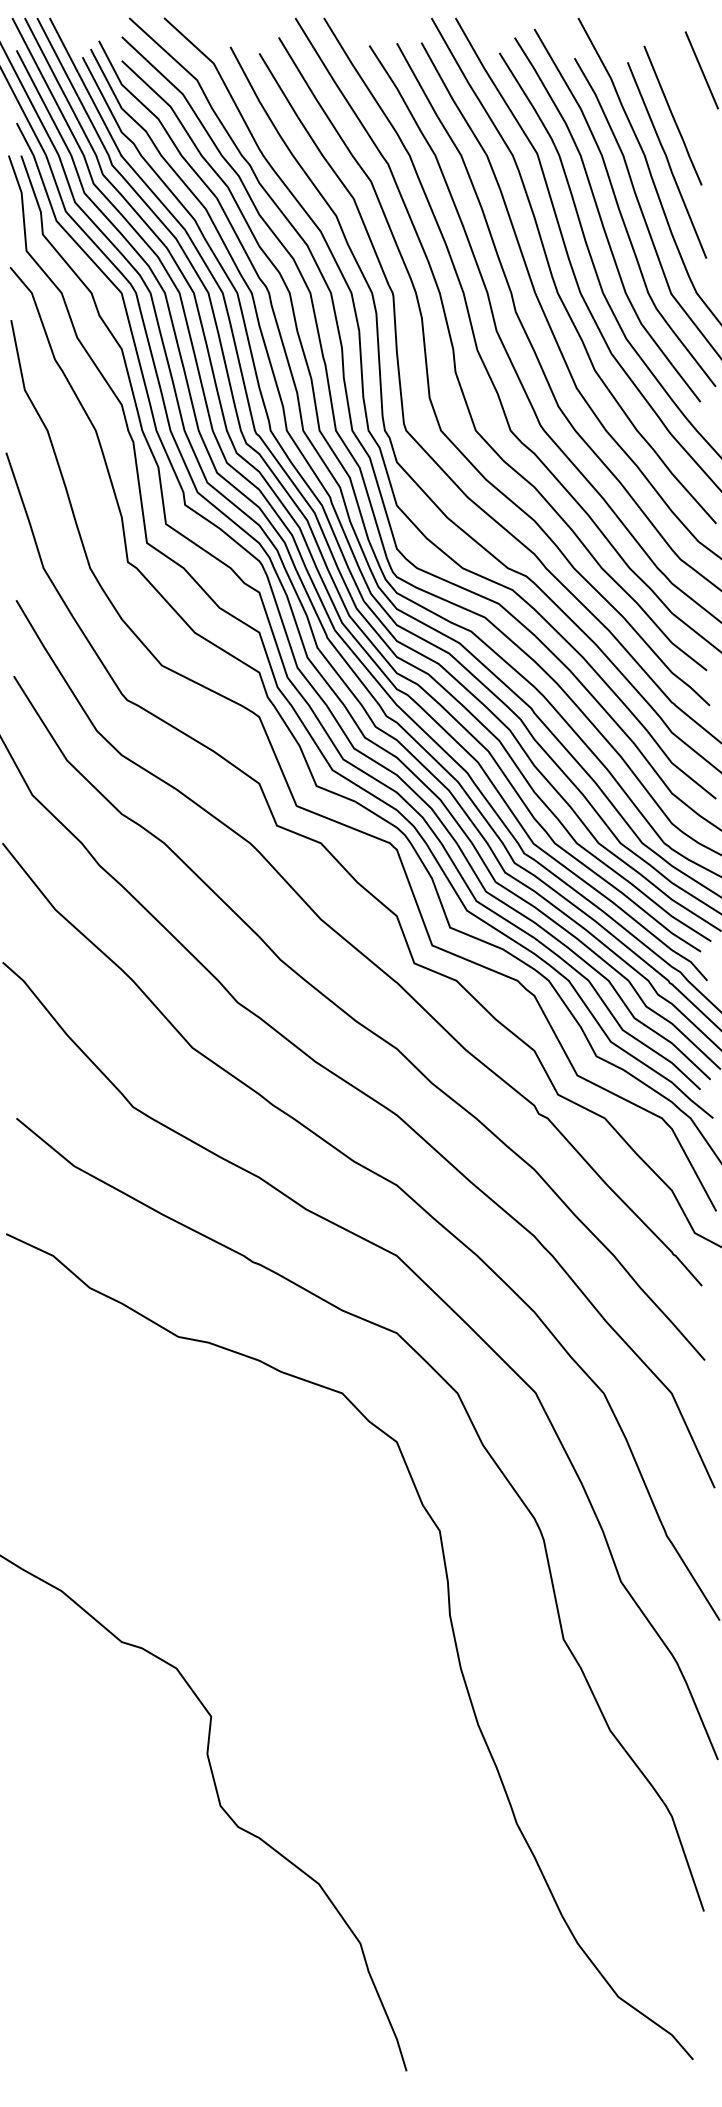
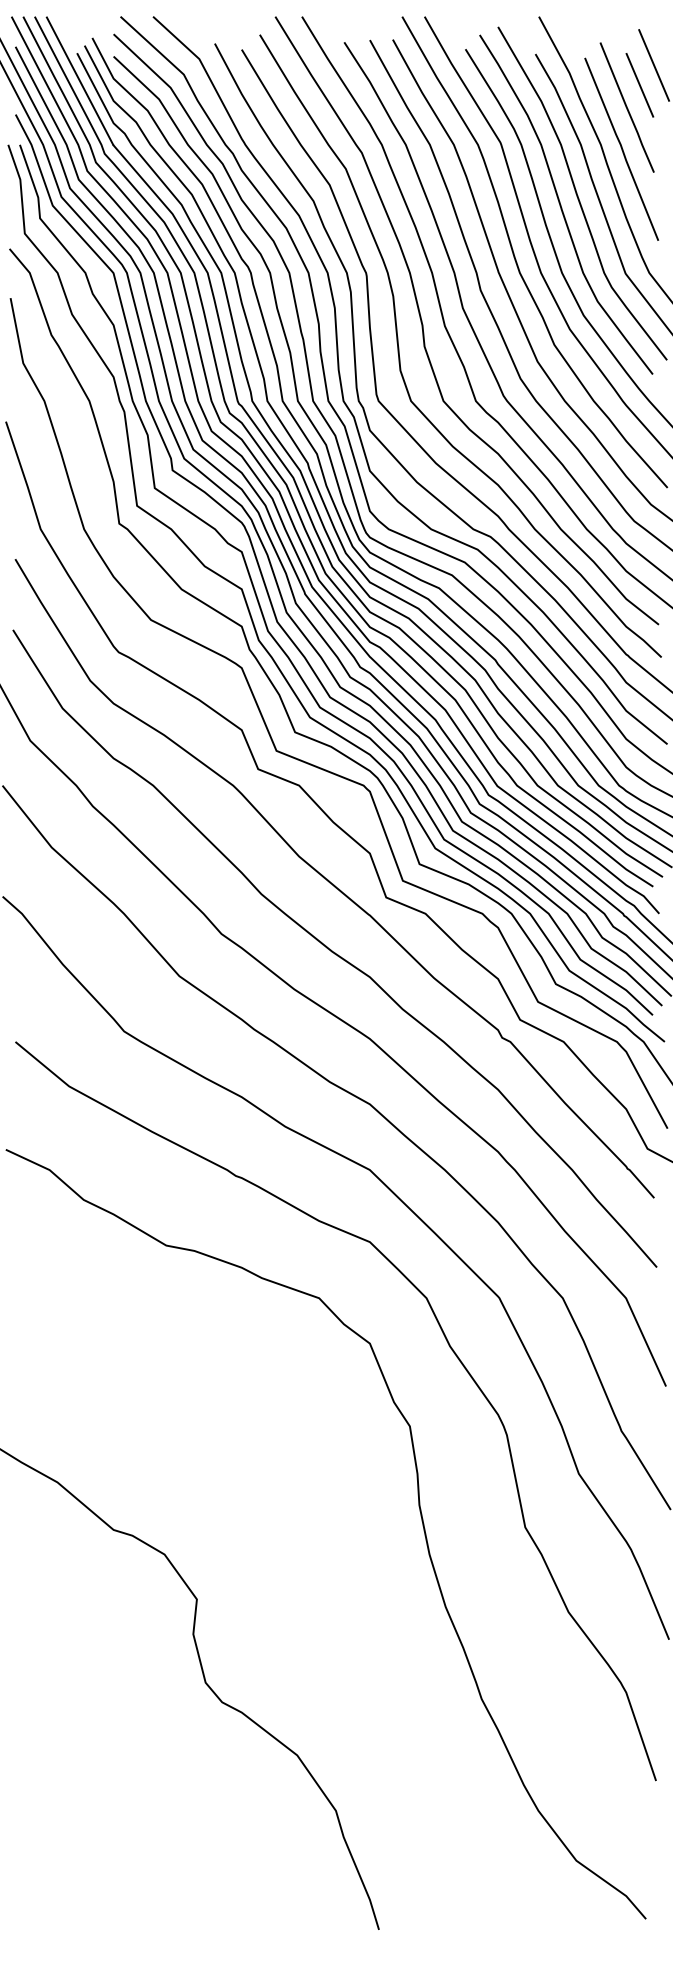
line: (686, 91) -> (639, 85), added

